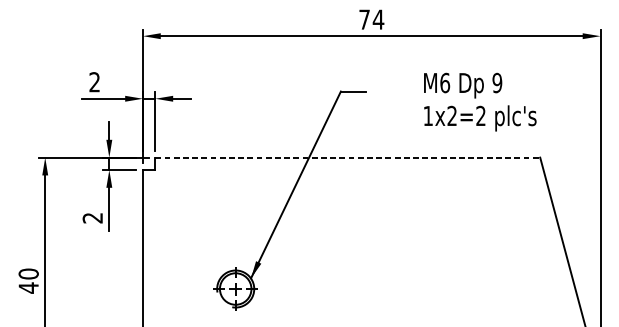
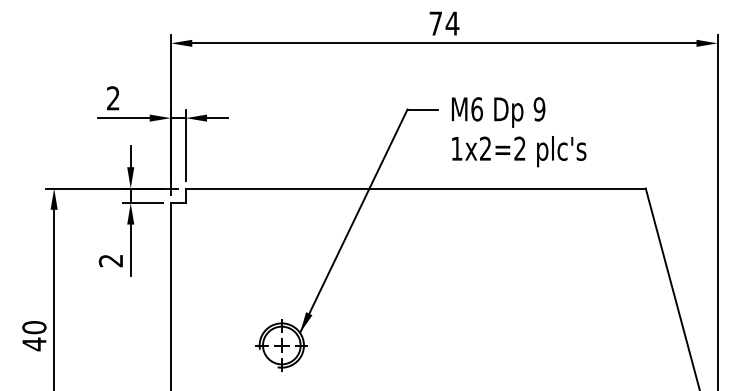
text: (479, 102) -> (518, 132), moved
line: (347, 157) -> (415, 188), dashed -> solid

